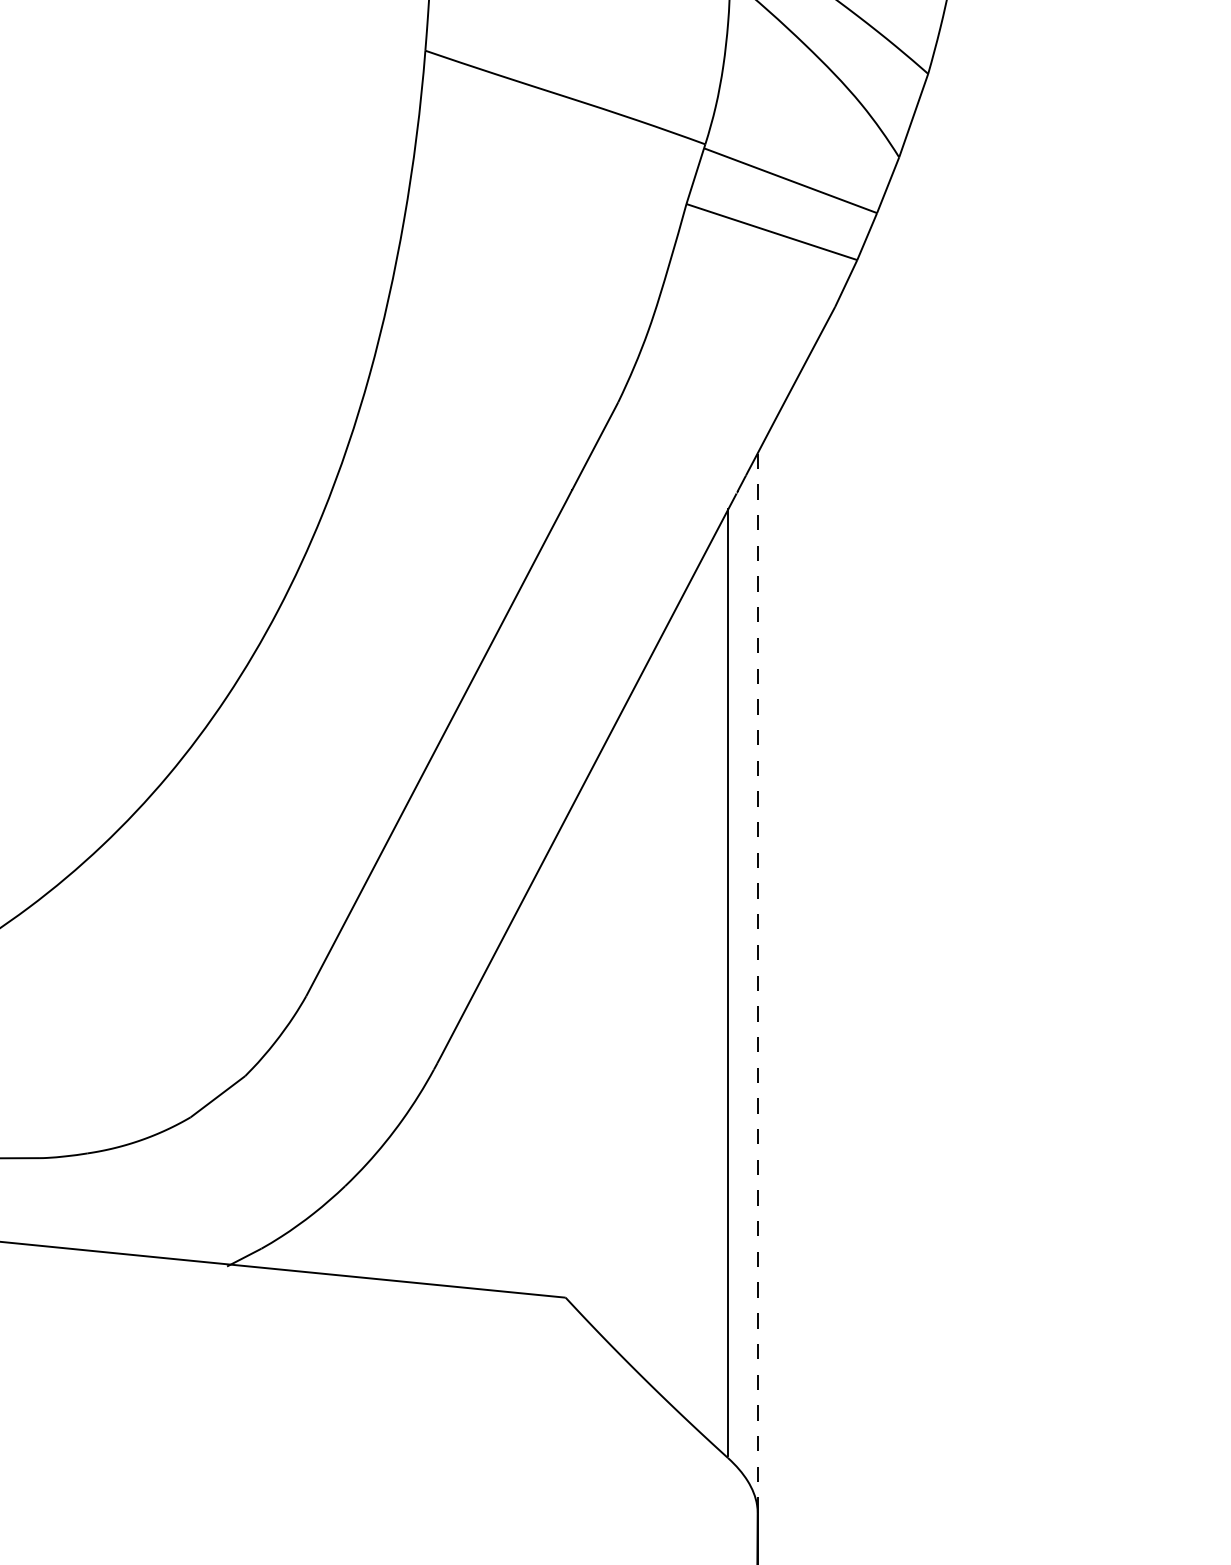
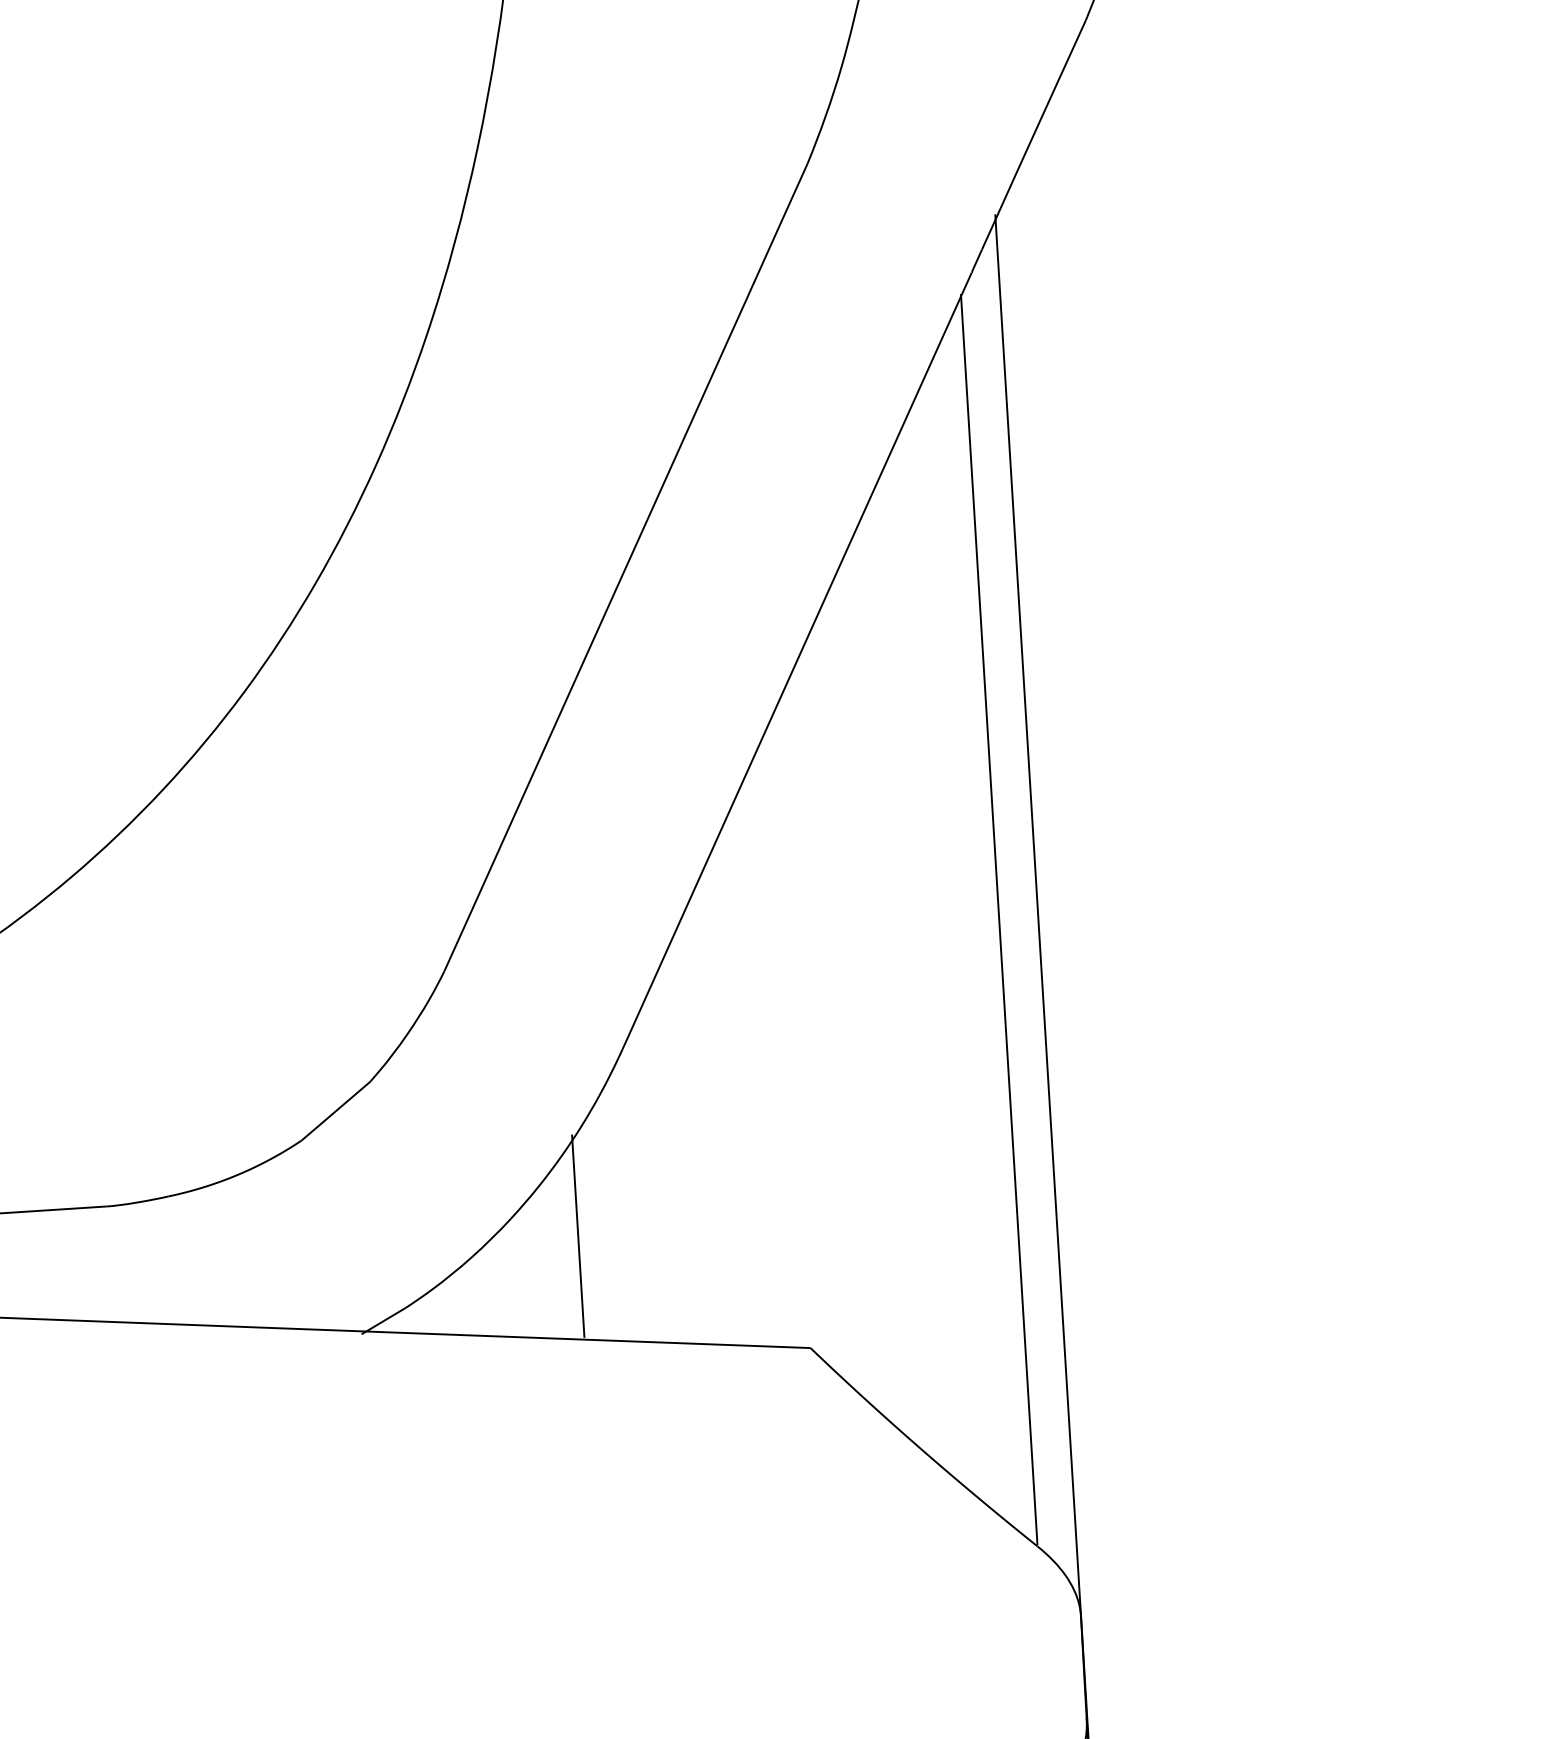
line: (757, 980) -> (1037, 914), dashed -> solid
line: (395, 1202) -> (578, 1236), added

